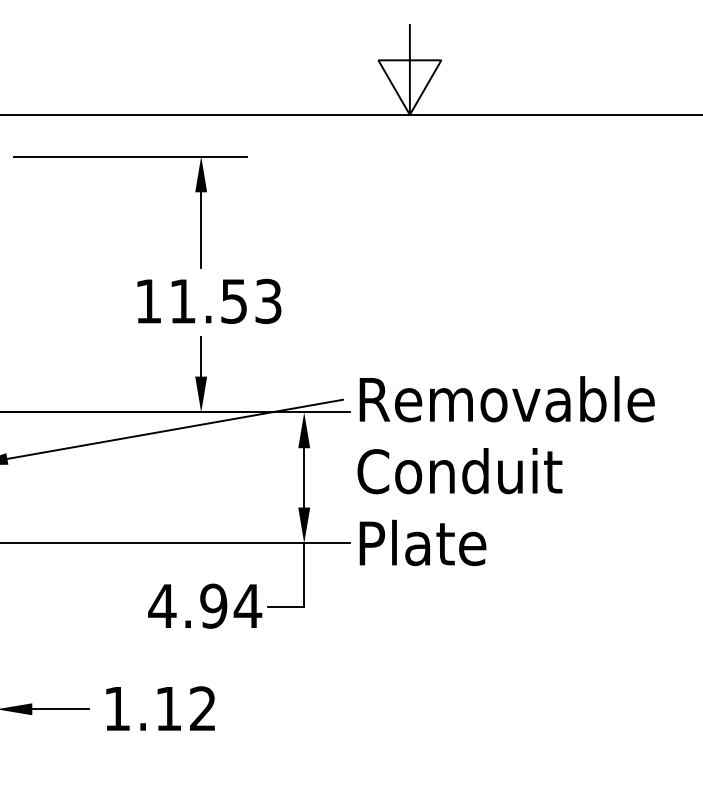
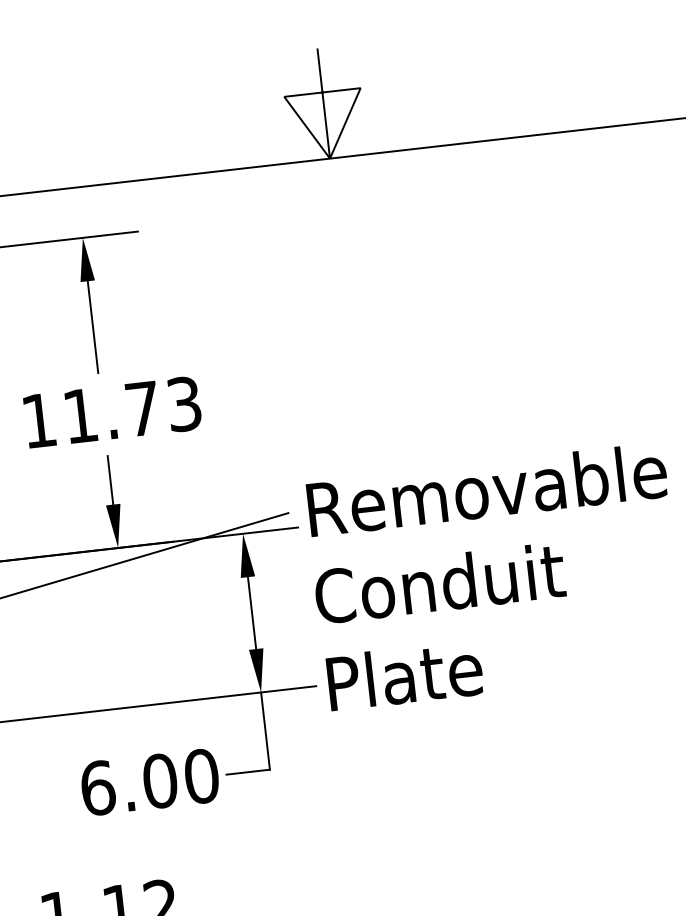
text: (233, 301) -> (142, 409), 11.53 -> 11.73
text: (205, 605) -> (150, 781), 4.94 -> 6.00

